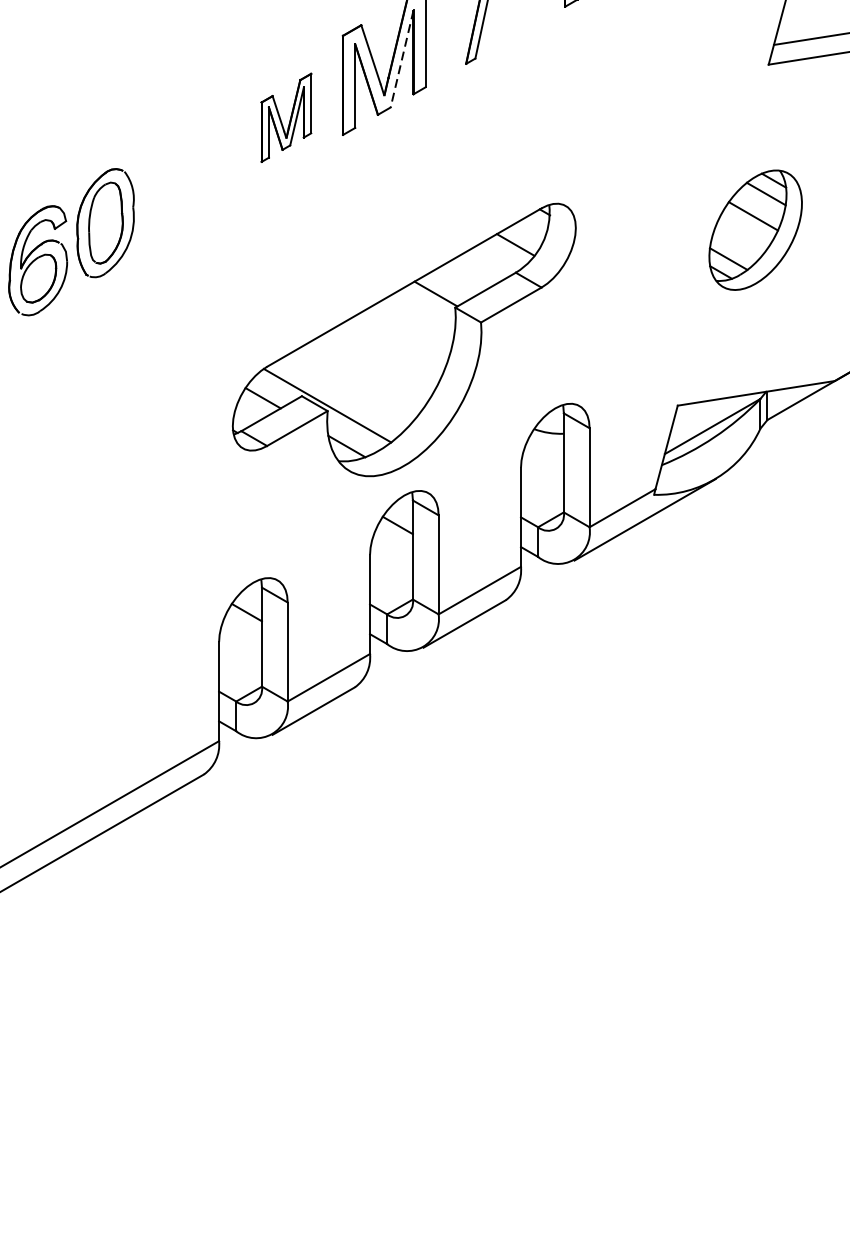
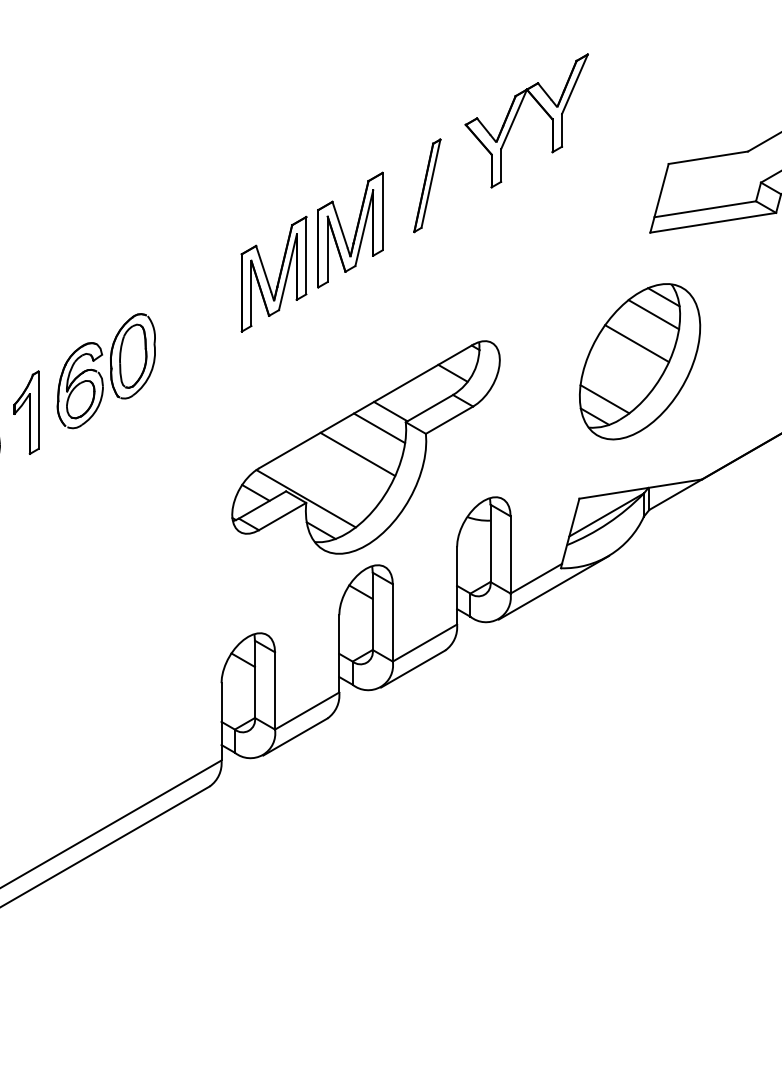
line: (402, 59) -> (364, 228), dashed -> solid
part: (285, 117) -> (273, 273), size x1.67
part: (756, 229) -> (640, 361), size x1.67
line: (421, 315) -> (379, 428), added
line: (393, 348) -> (357, 454), added

